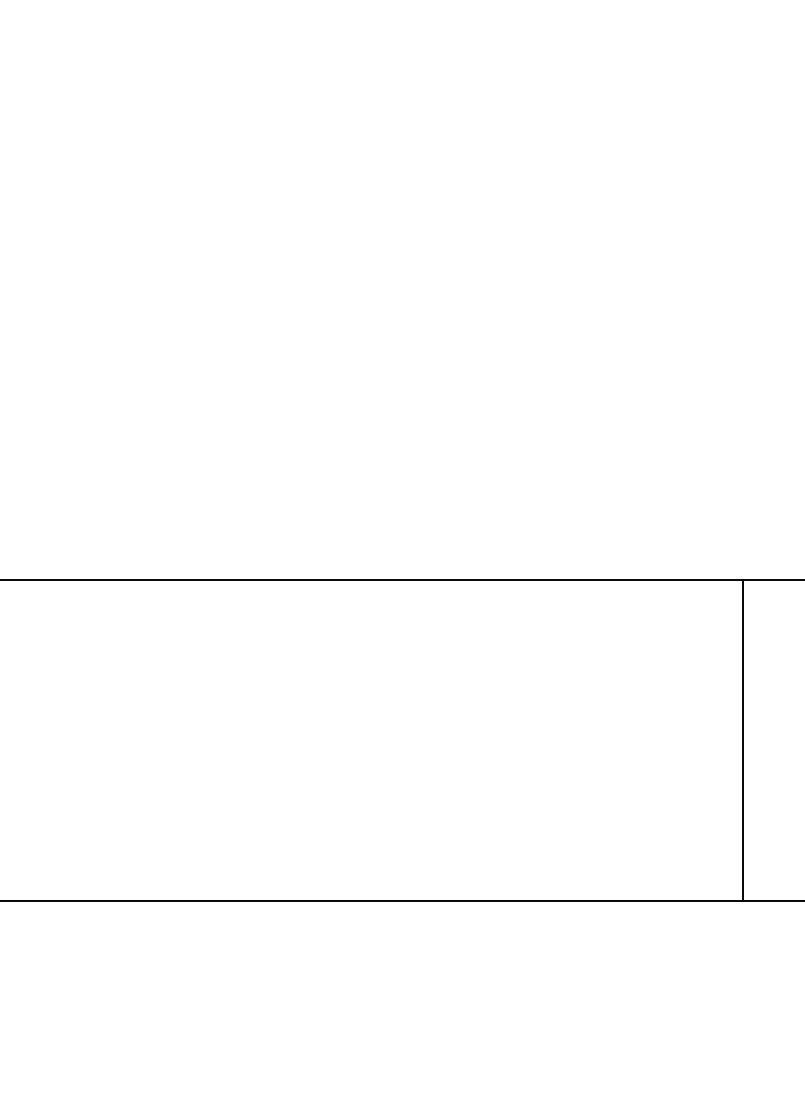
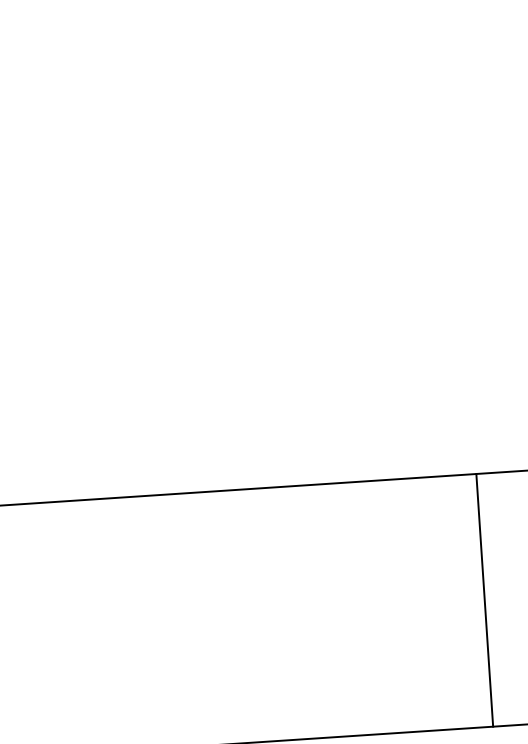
line: (742, 740) -> (484, 600), moved

